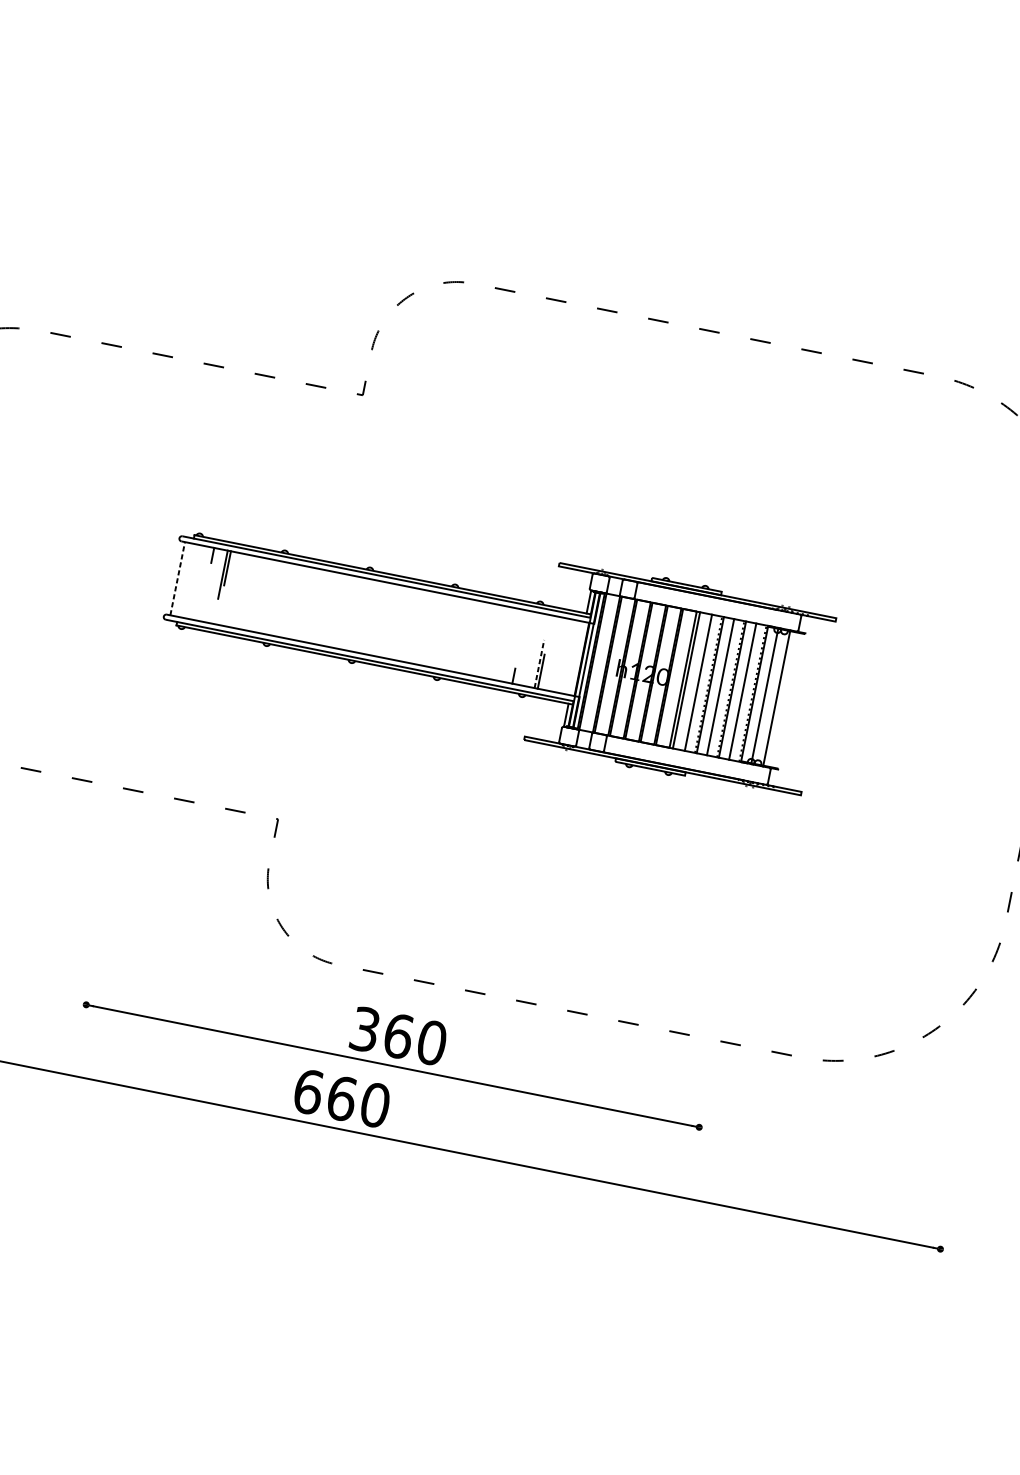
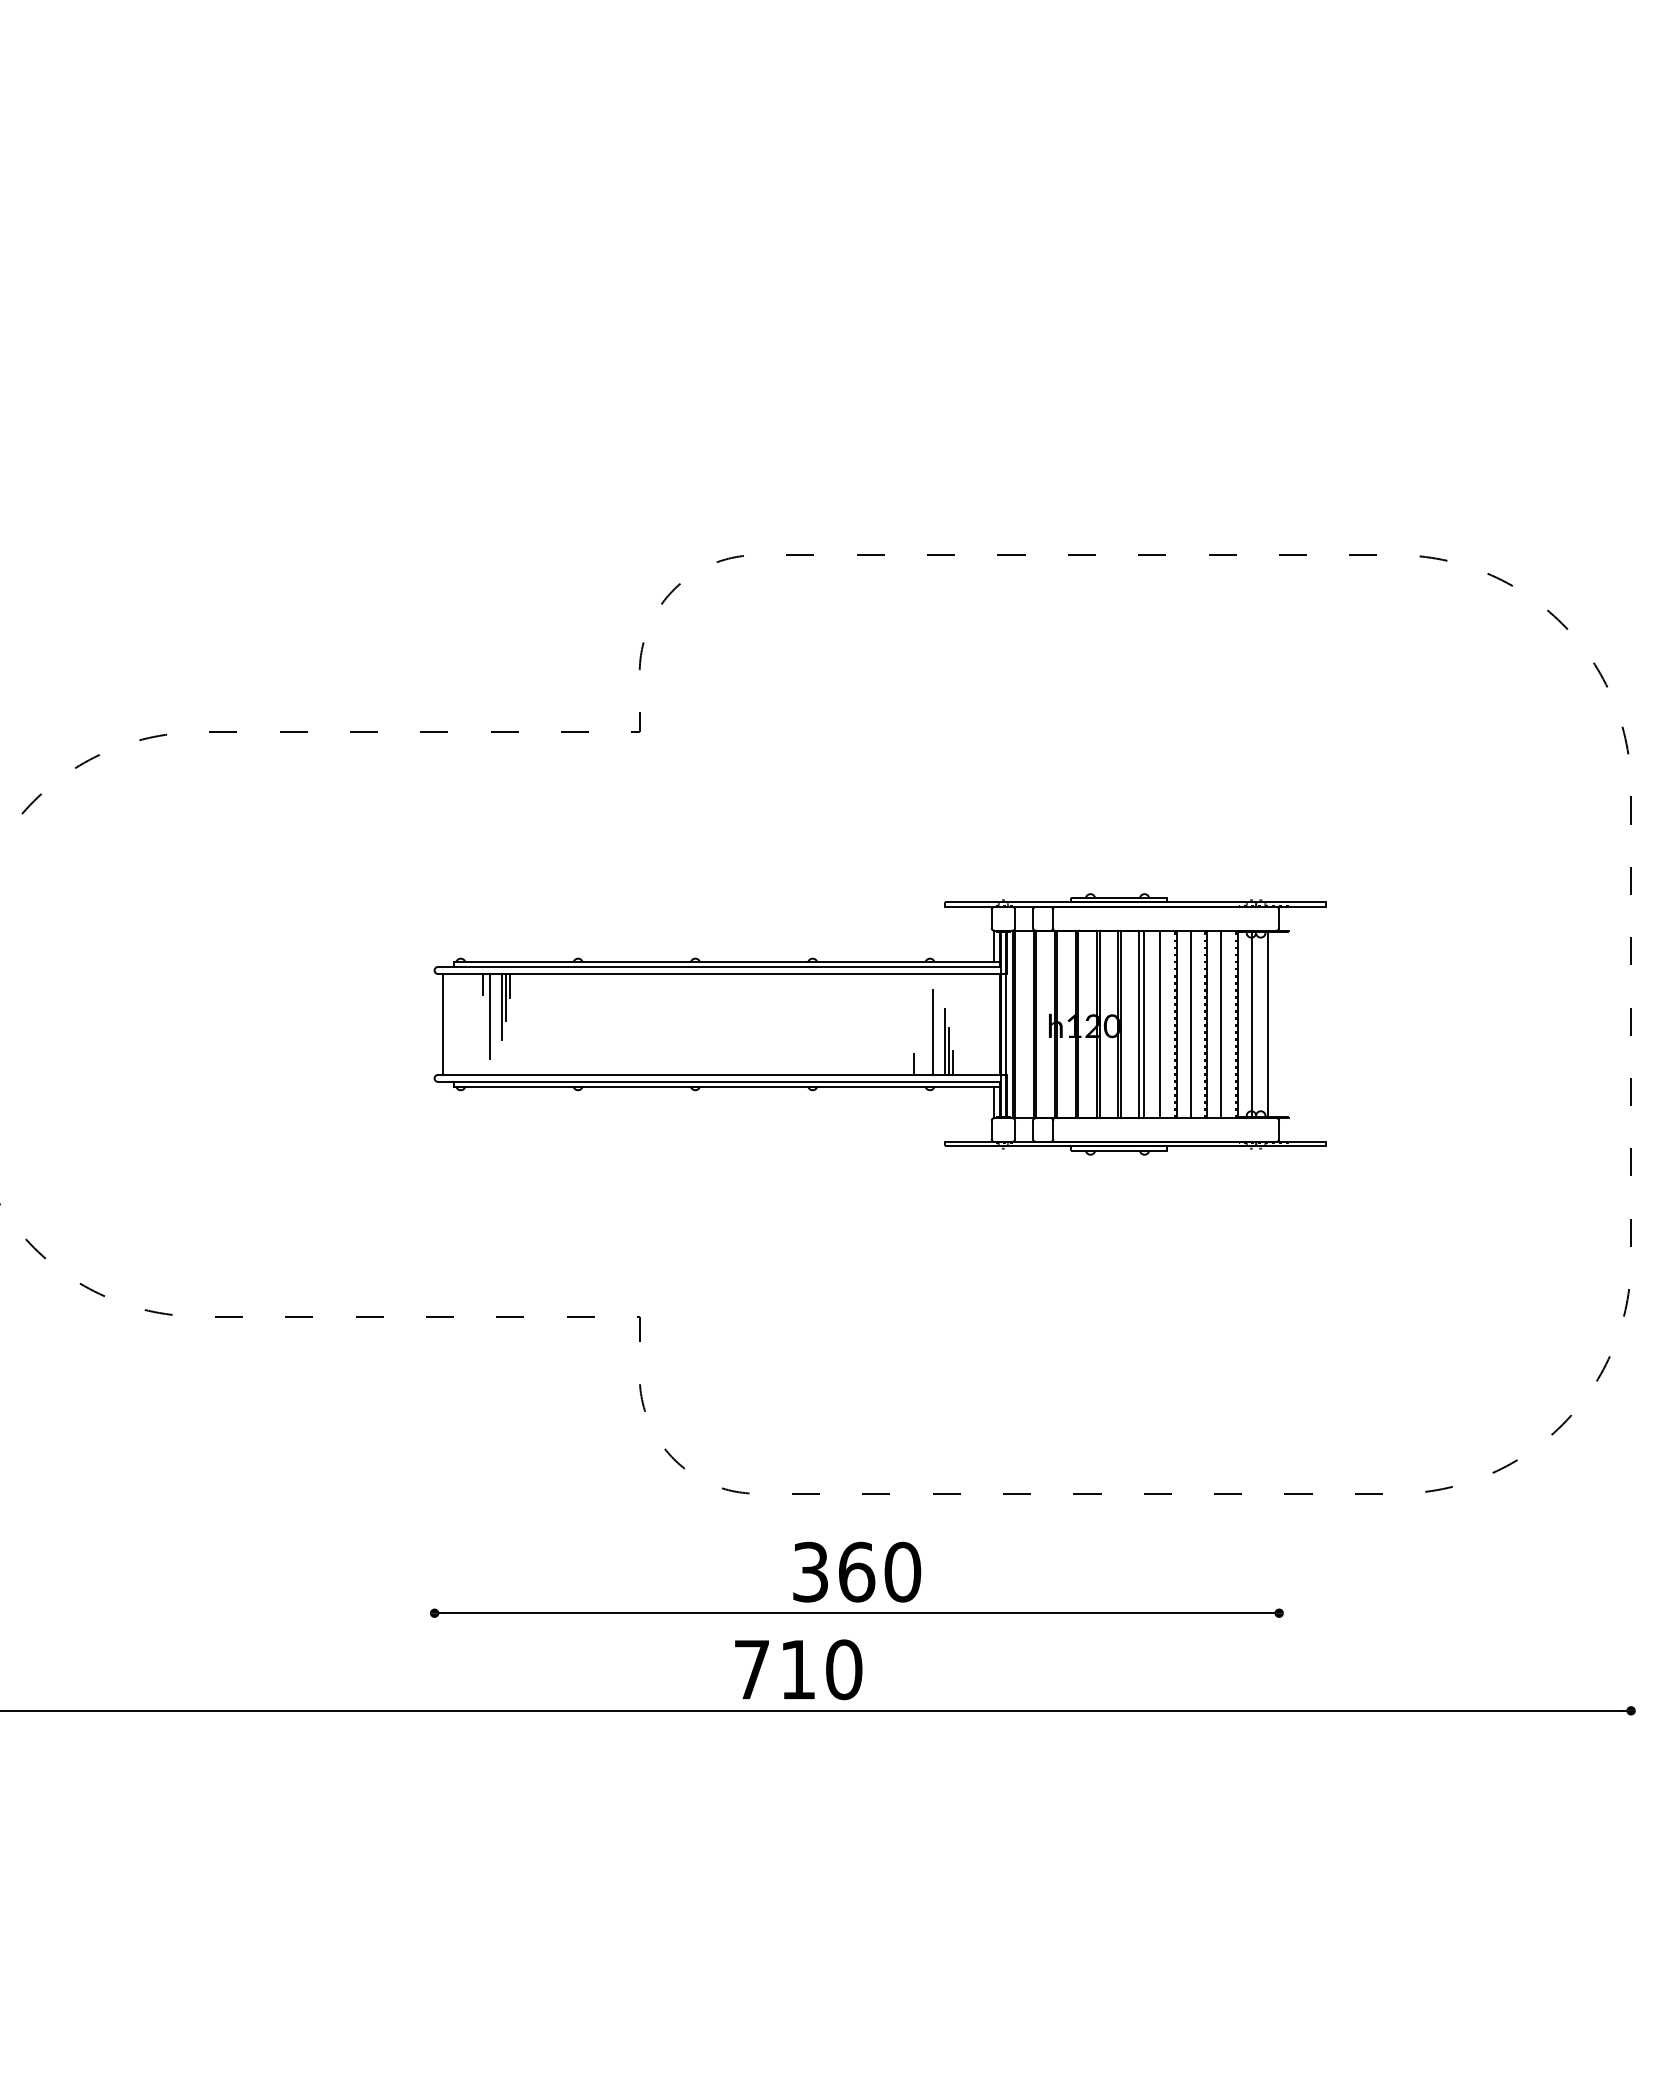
line: (231, 560) -> (509, 986), added
line: (177, 577) -> (442, 1023), dashed -> solid
line: (212, 579) -> (489, 1016), added
line: (531, 655) -> (932, 1032), added
line: (539, 663) -> (944, 1041), dashed -> solid
line: (541, 680) -> (952, 1062), added
text: (325, 1095) -> (775, 1669), 660 -> 710

